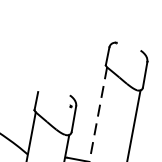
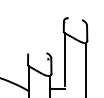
line: (98, 112) -> (64, 59), dashed -> solid

